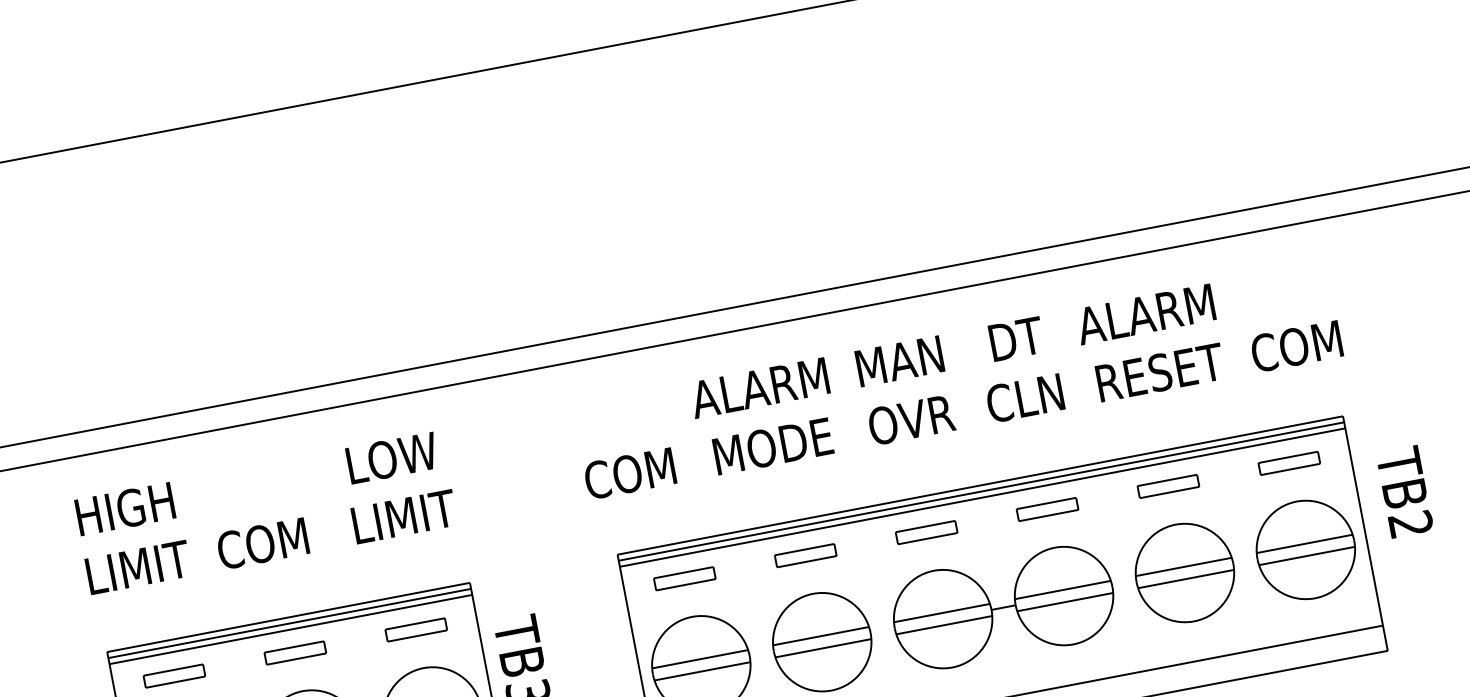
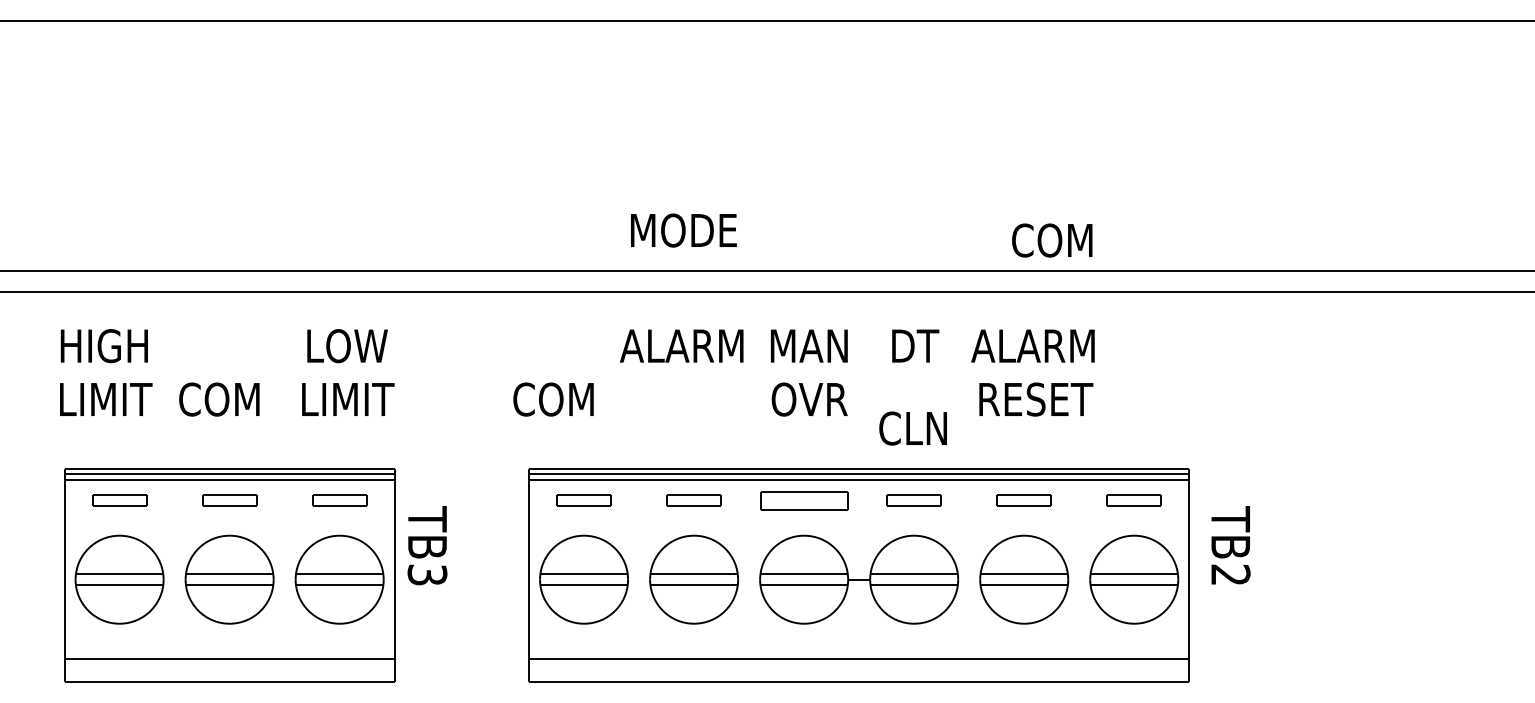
text: (1296, 346) -> (1052, 240), moved
text: (1024, 398) -> (912, 428), moved
text: (772, 446) -> (683, 230), moved
part: (925, 532) -> (803, 500), size x1.6

